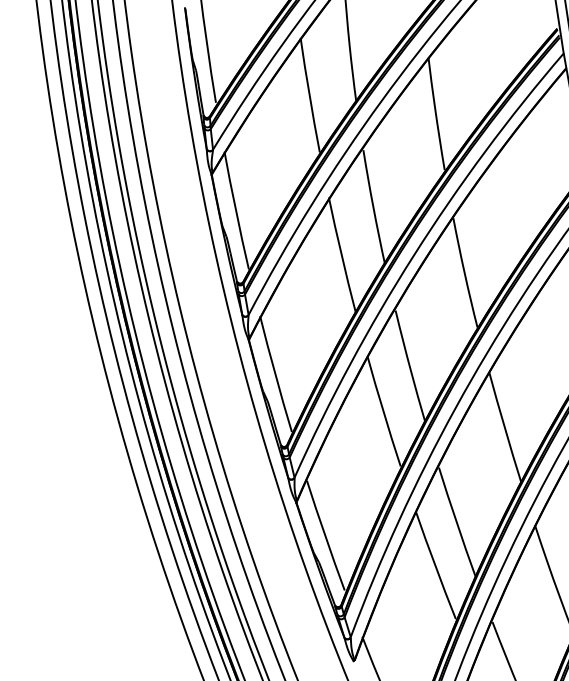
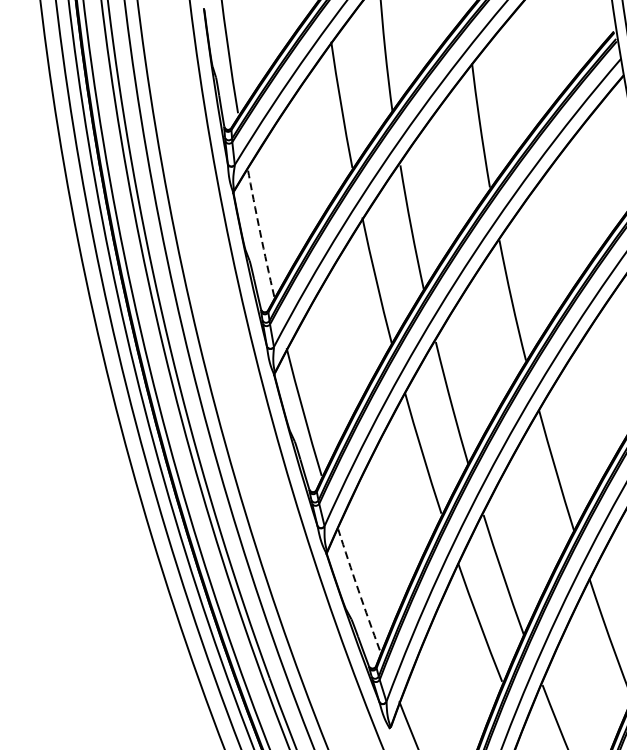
arc: (236, 210) -> (260, 231), solid -> dashed
arc: (325, 535) -> (358, 589), solid -> dashed

